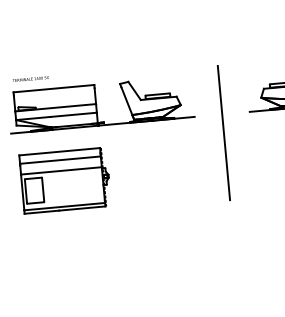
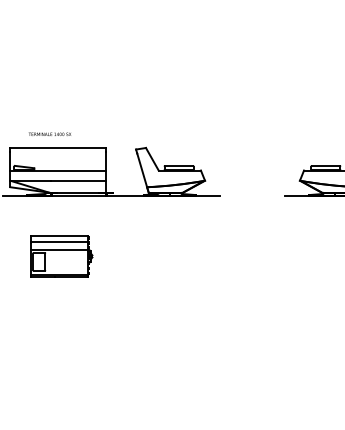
text: (30, 78) -> (49, 133), moved
line: (223, 132) -> (252, 217), removed
part: (65, 180) -> (61, 256), size x0.6

